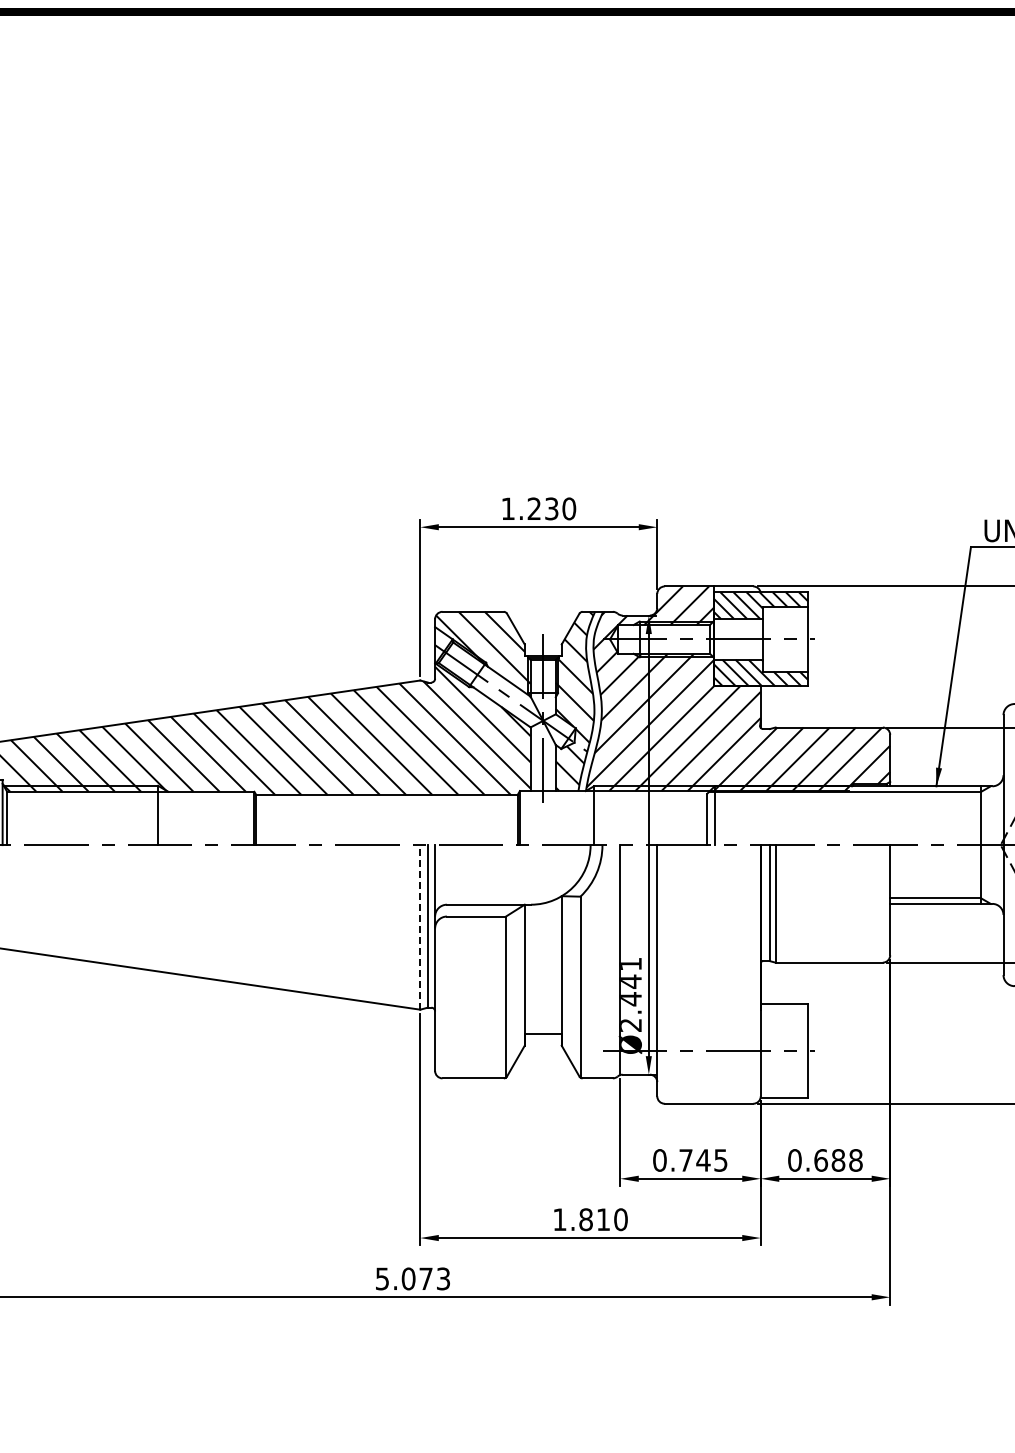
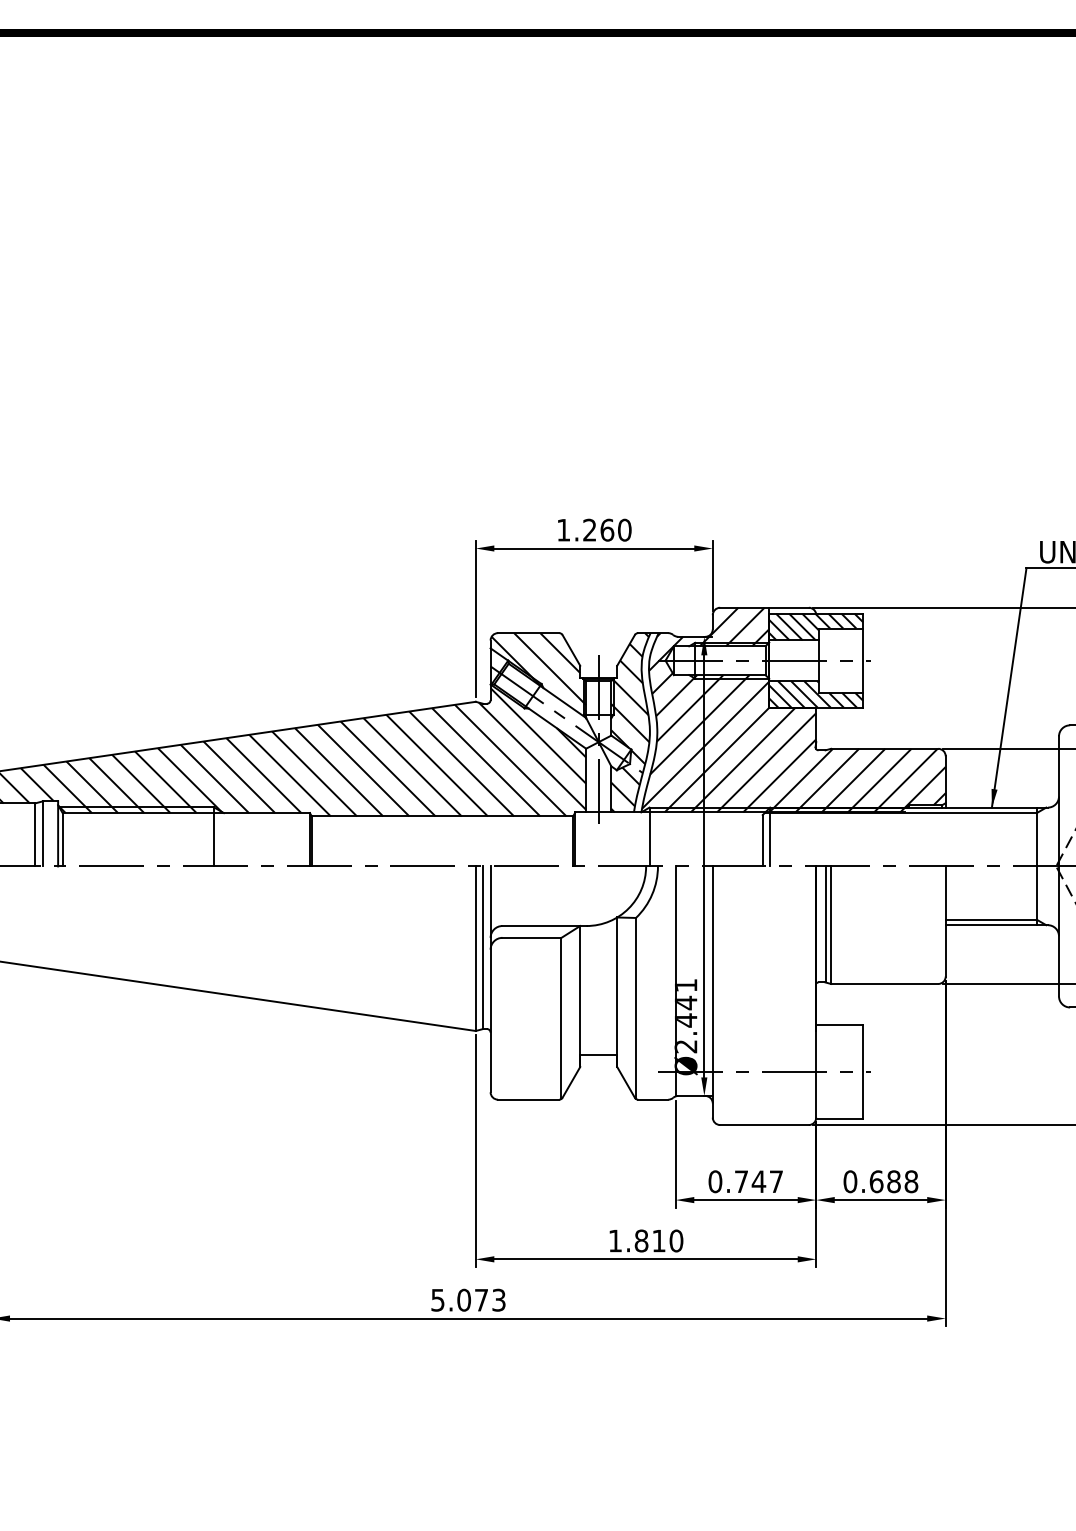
text: (552, 508) -> (607, 529), 1.230 -> 1.260
line: (420, 927) -> (475, 948), dashed -> solid
text: (720, 1160) -> (775, 1181), 0.745 -> 0.747

